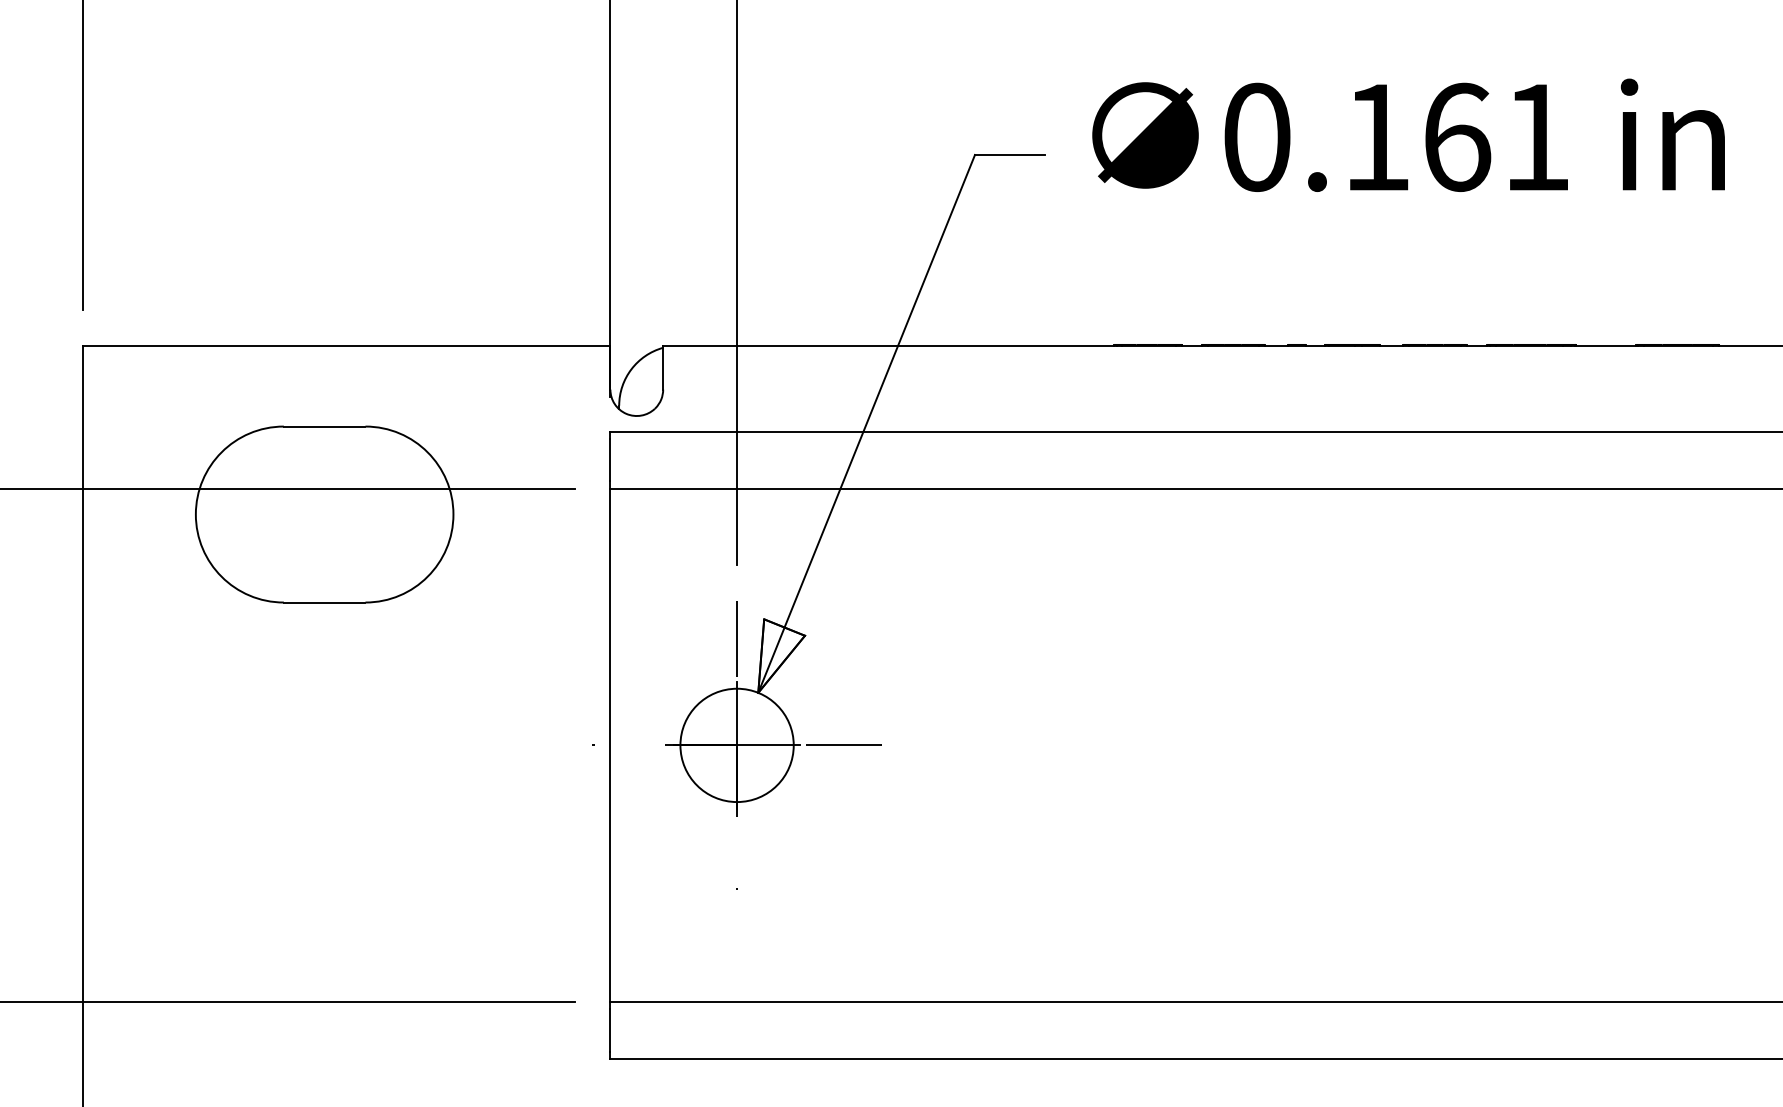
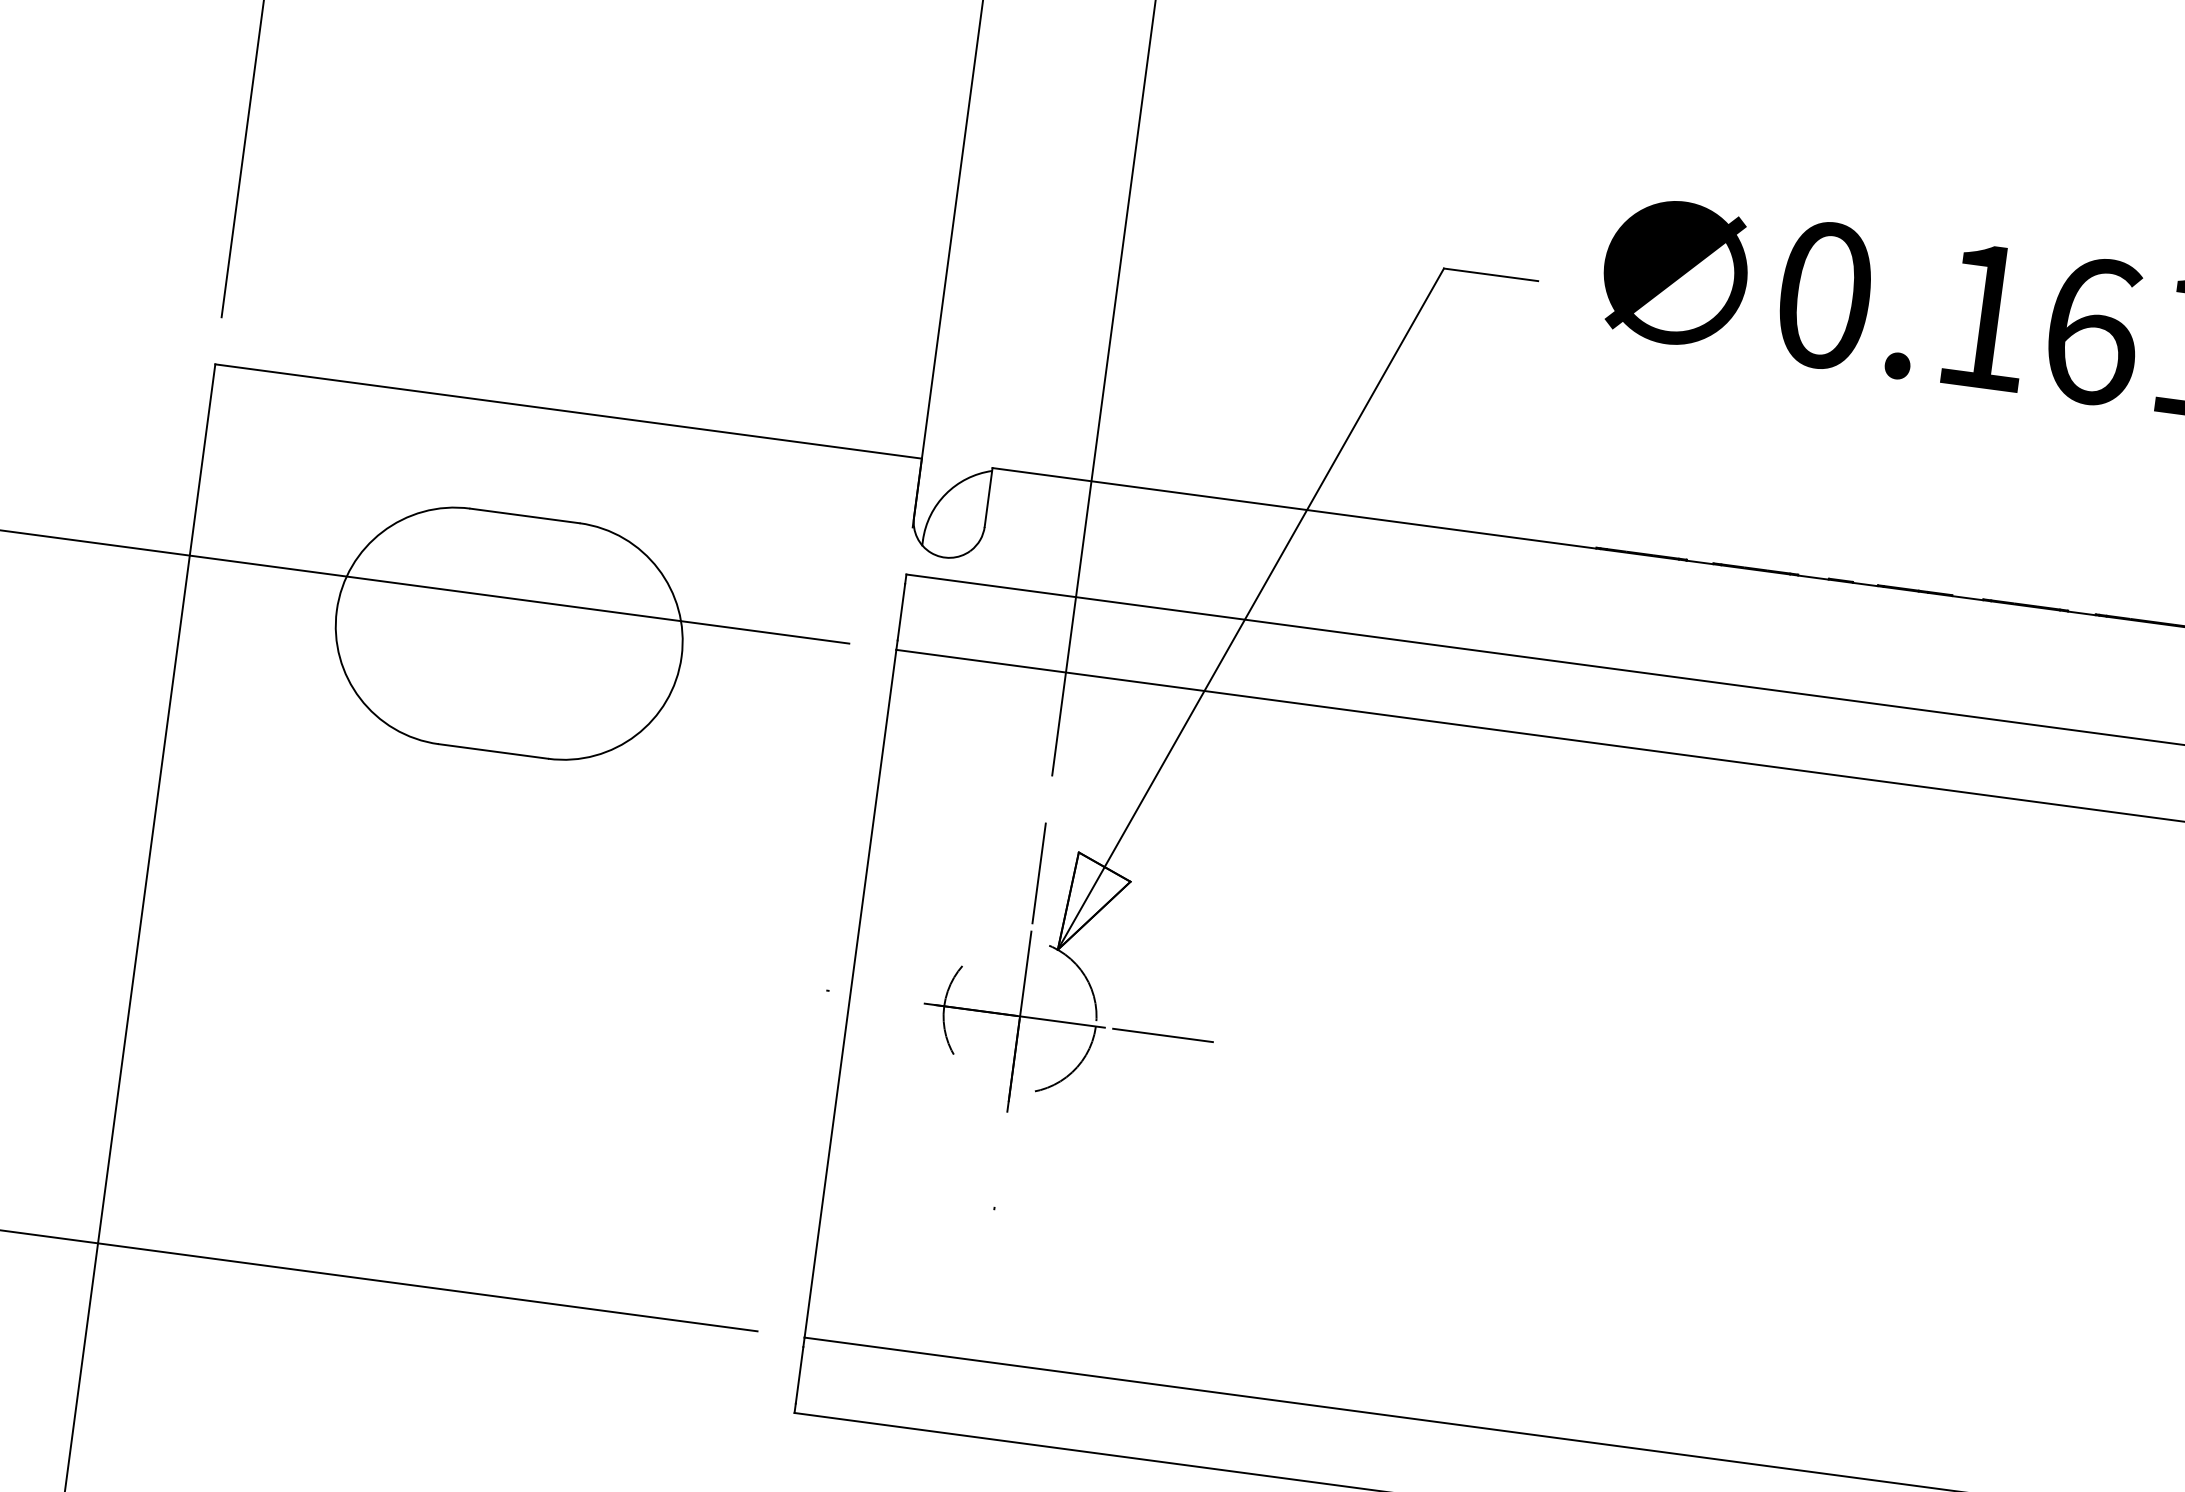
circle: (736, 745) -> (1019, 1016), solid -> dashed

